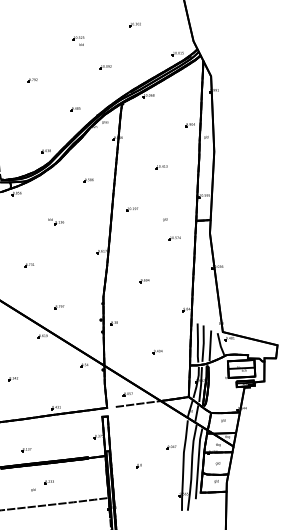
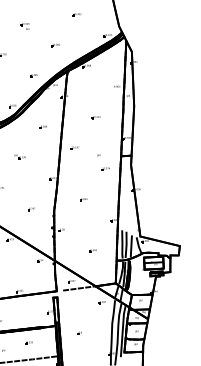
part: (78, 40) -> (25, 26), moved
part: (59, 307) -> (31, 209), moved
part: (171, 447) -> (102, 302), moved
part: (48, 482) -> (28, 342), moved

